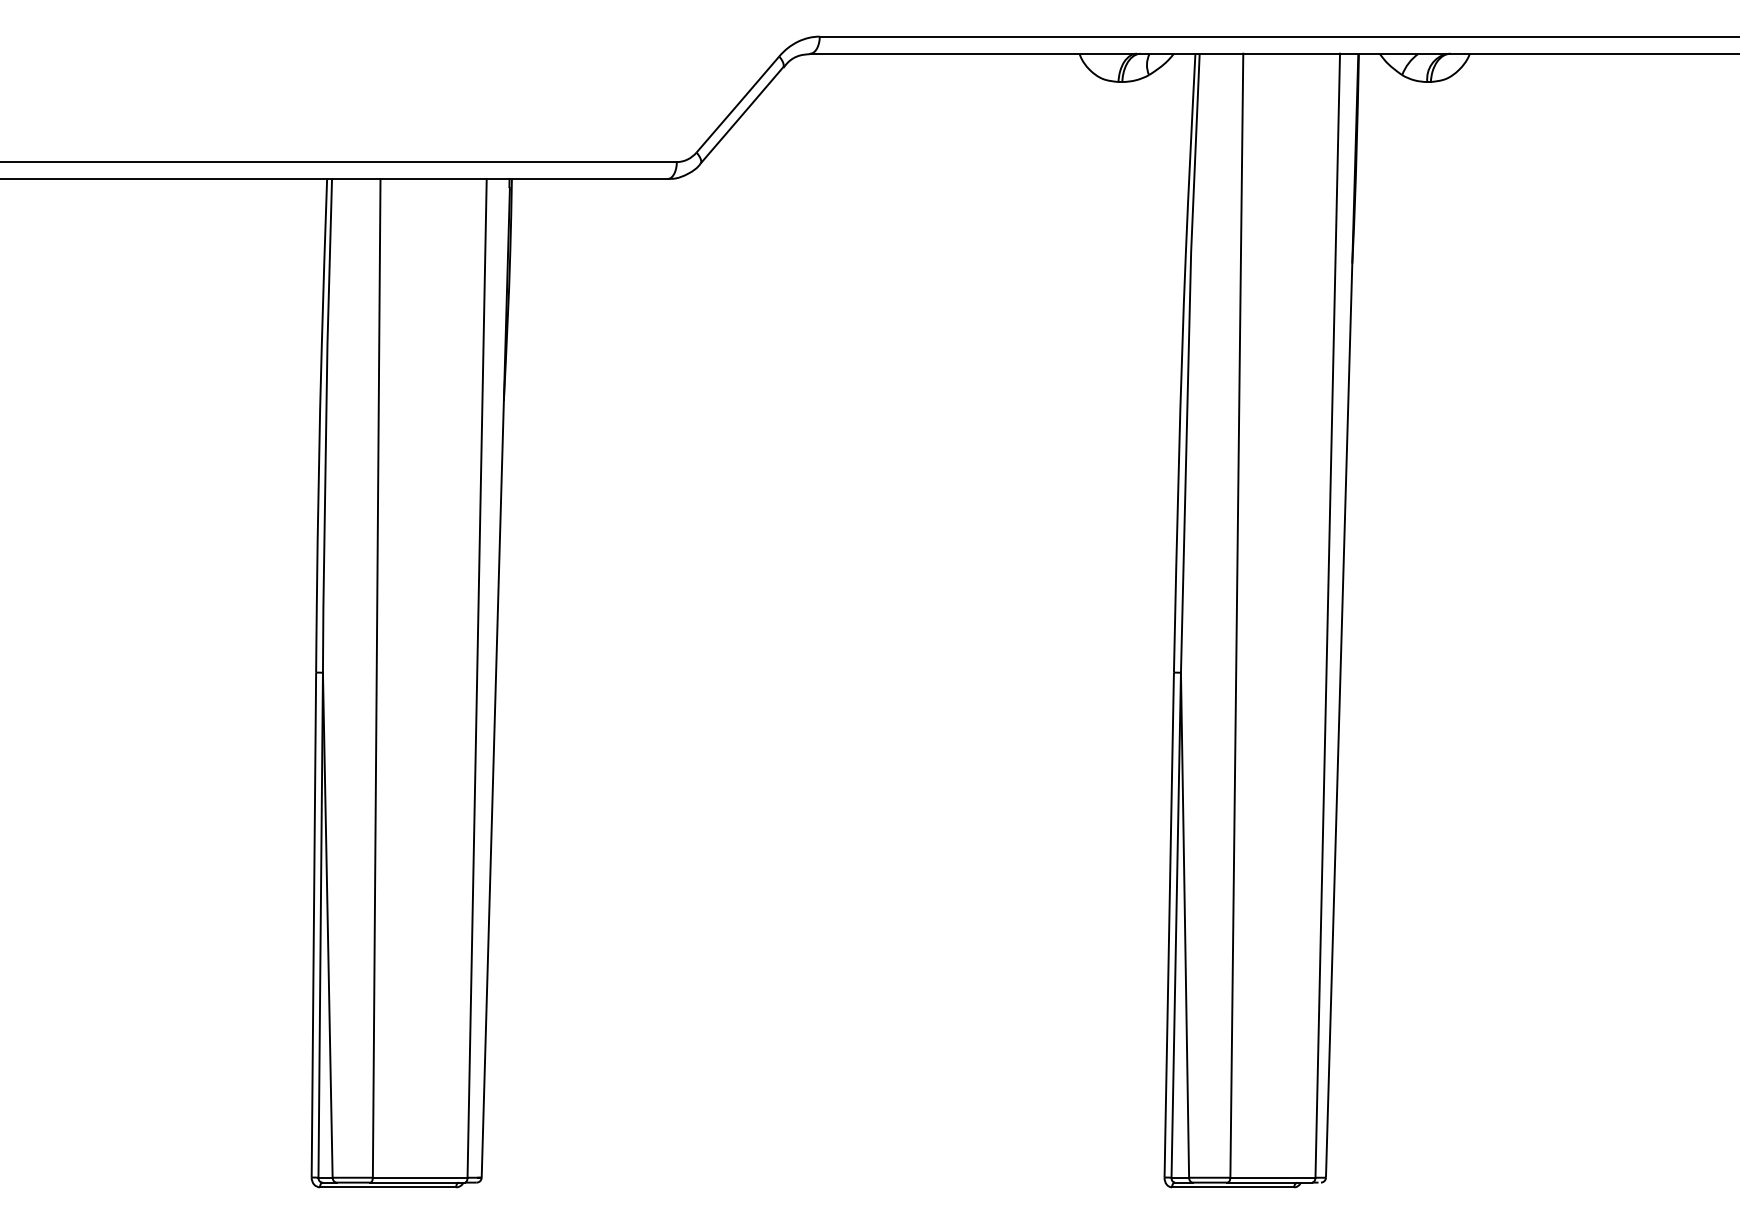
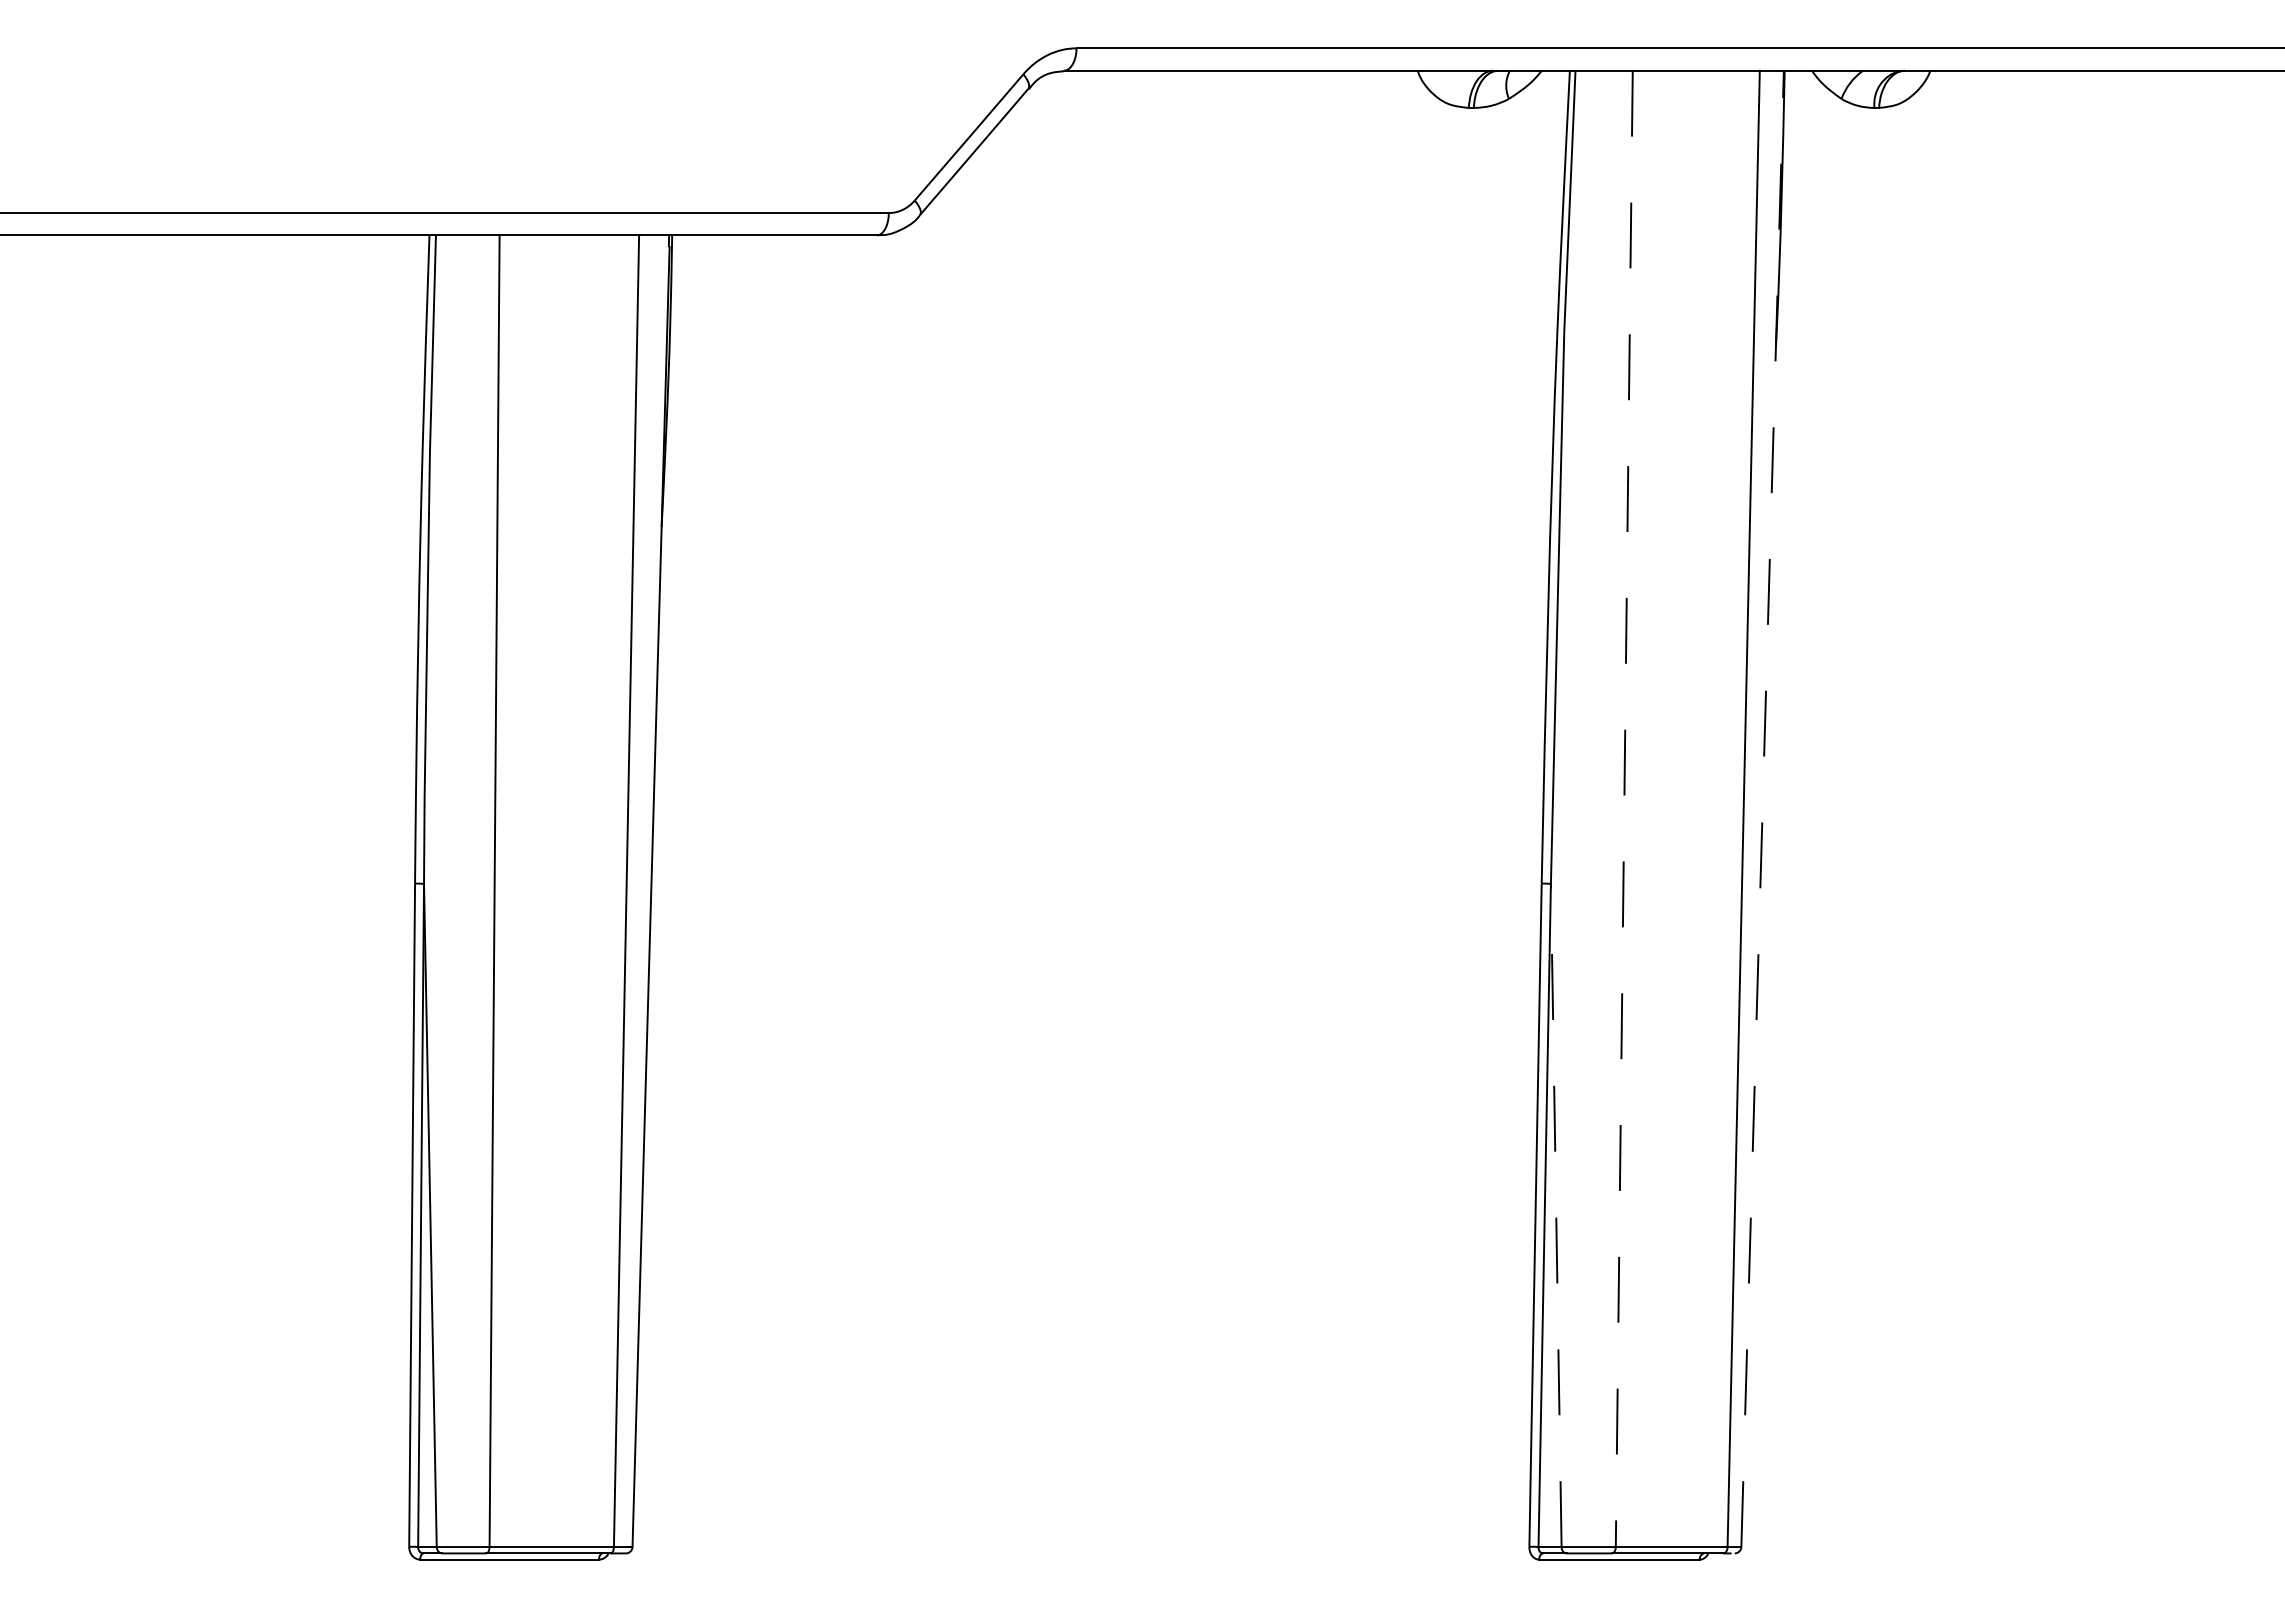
line: (1342, 614) -> (1762, 807), solid -> dashed
line: (1236, 616) -> (1624, 809), solid -> dashed
line: (1185, 925) -> (1556, 1215), solid -> dashed

